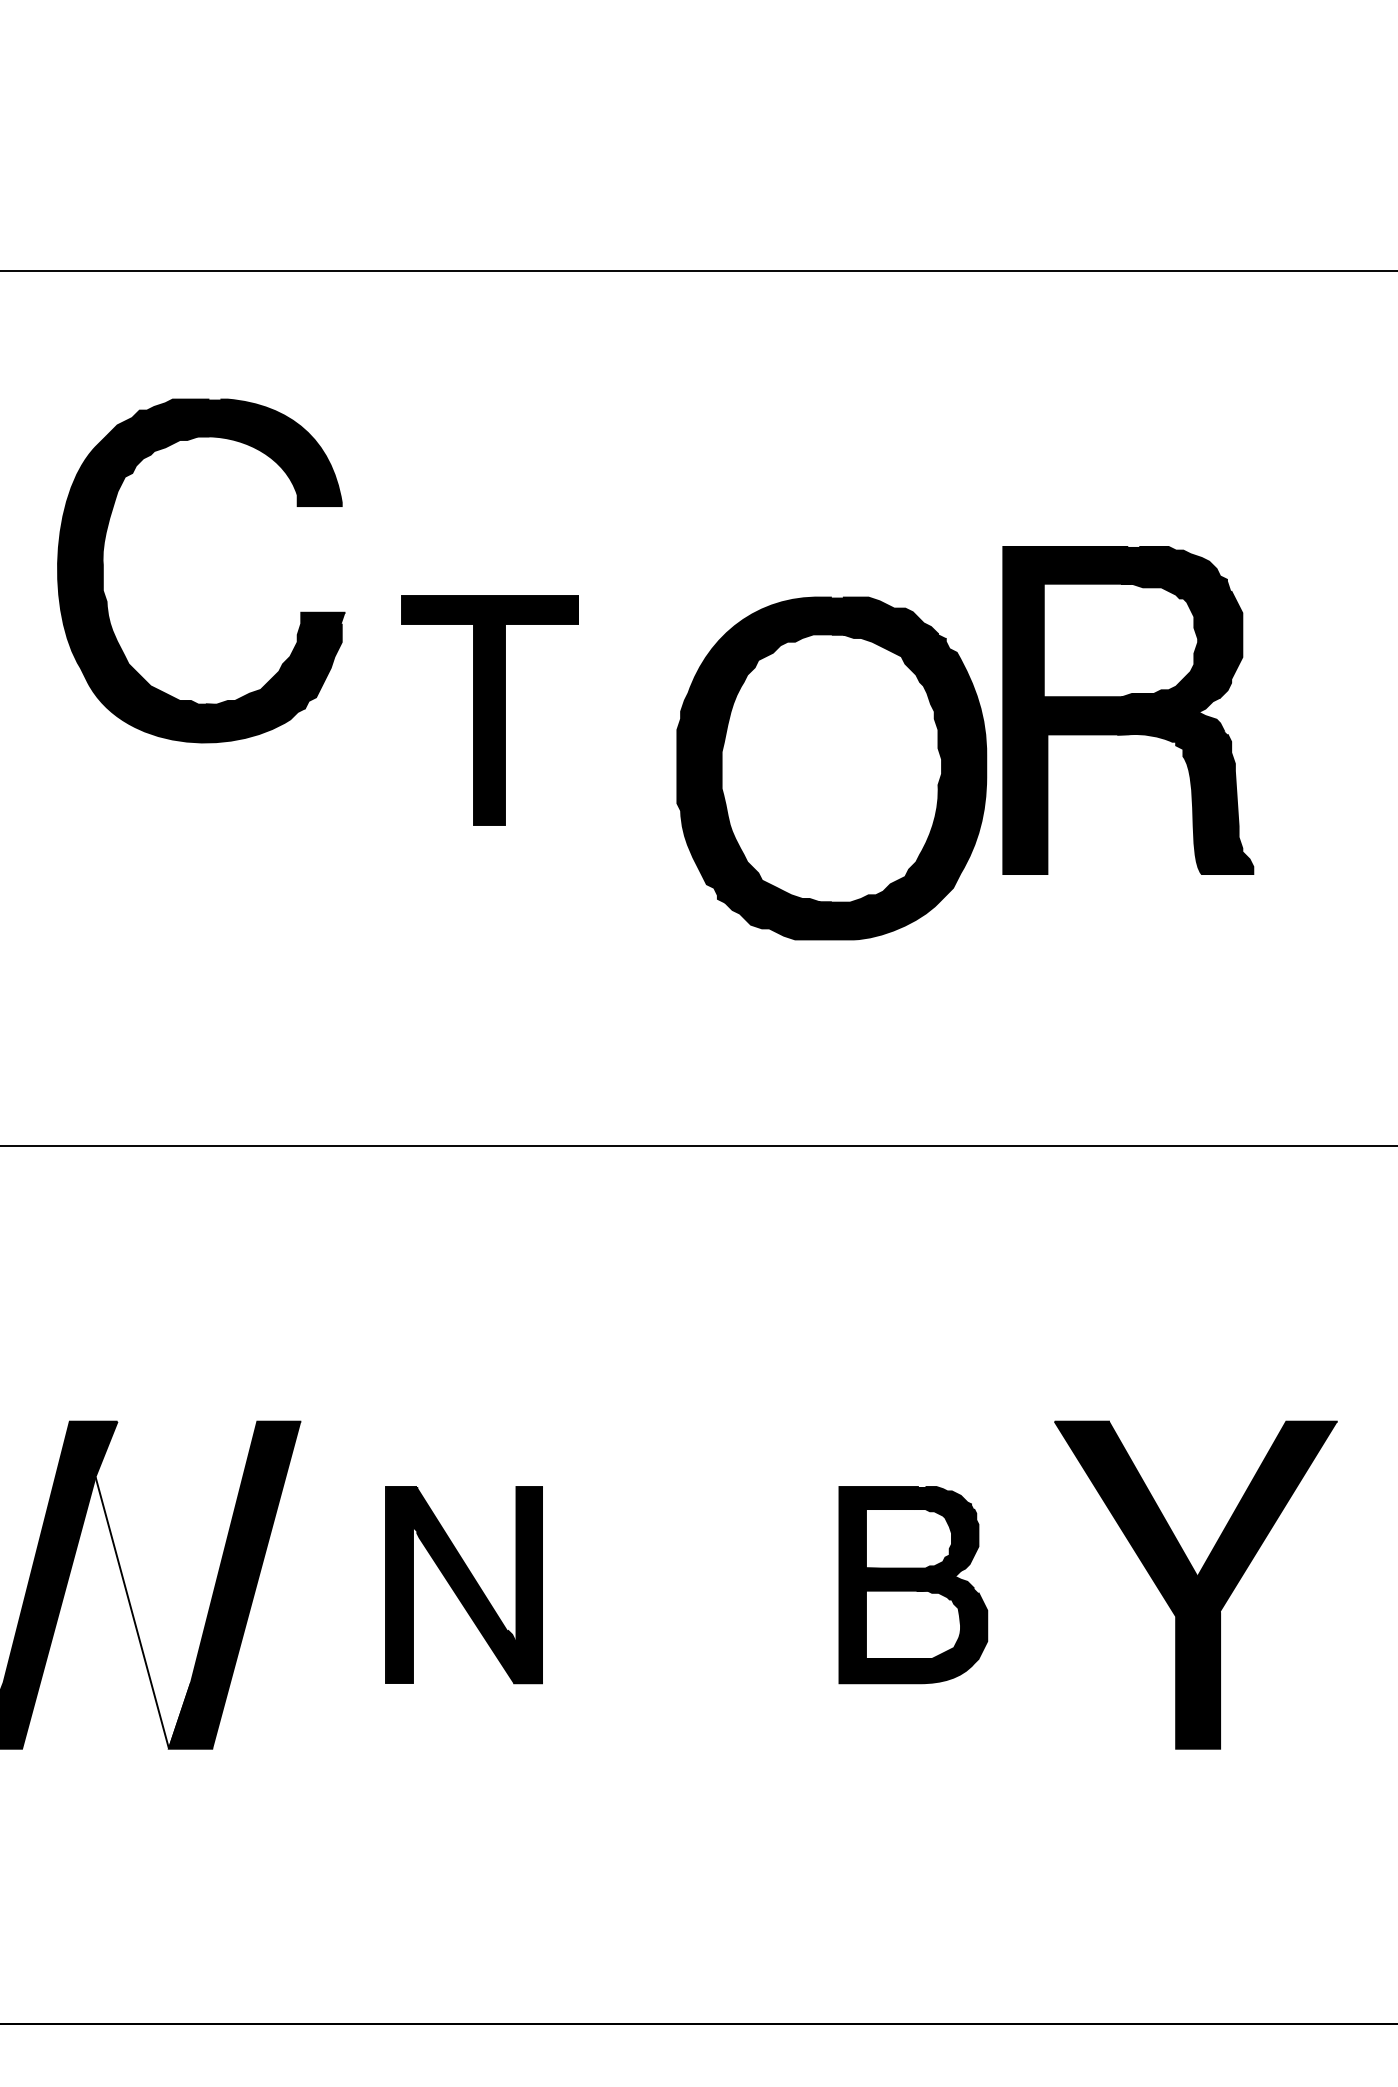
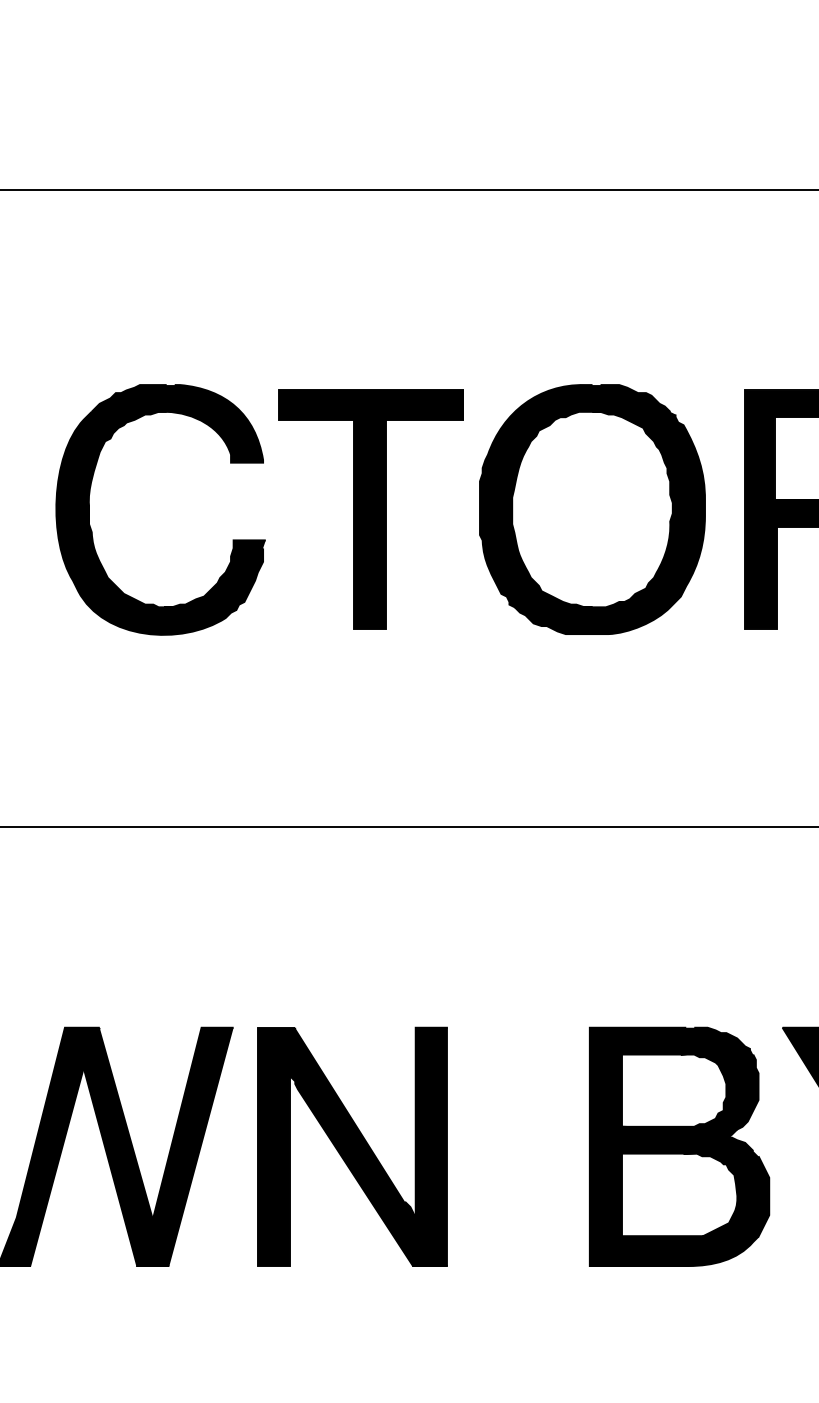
part: (103, 570) -> (89, 509), moved
part: (489, 710) -> (370, 509), size x1.43
part: (831, 768) -> (592, 509), moved
fill: (143, 1584) -> (118, 1146), added
part: (464, 1584) -> (352, 1146), size x1.67
part: (913, 1584) -> (679, 1146), size x1.67

